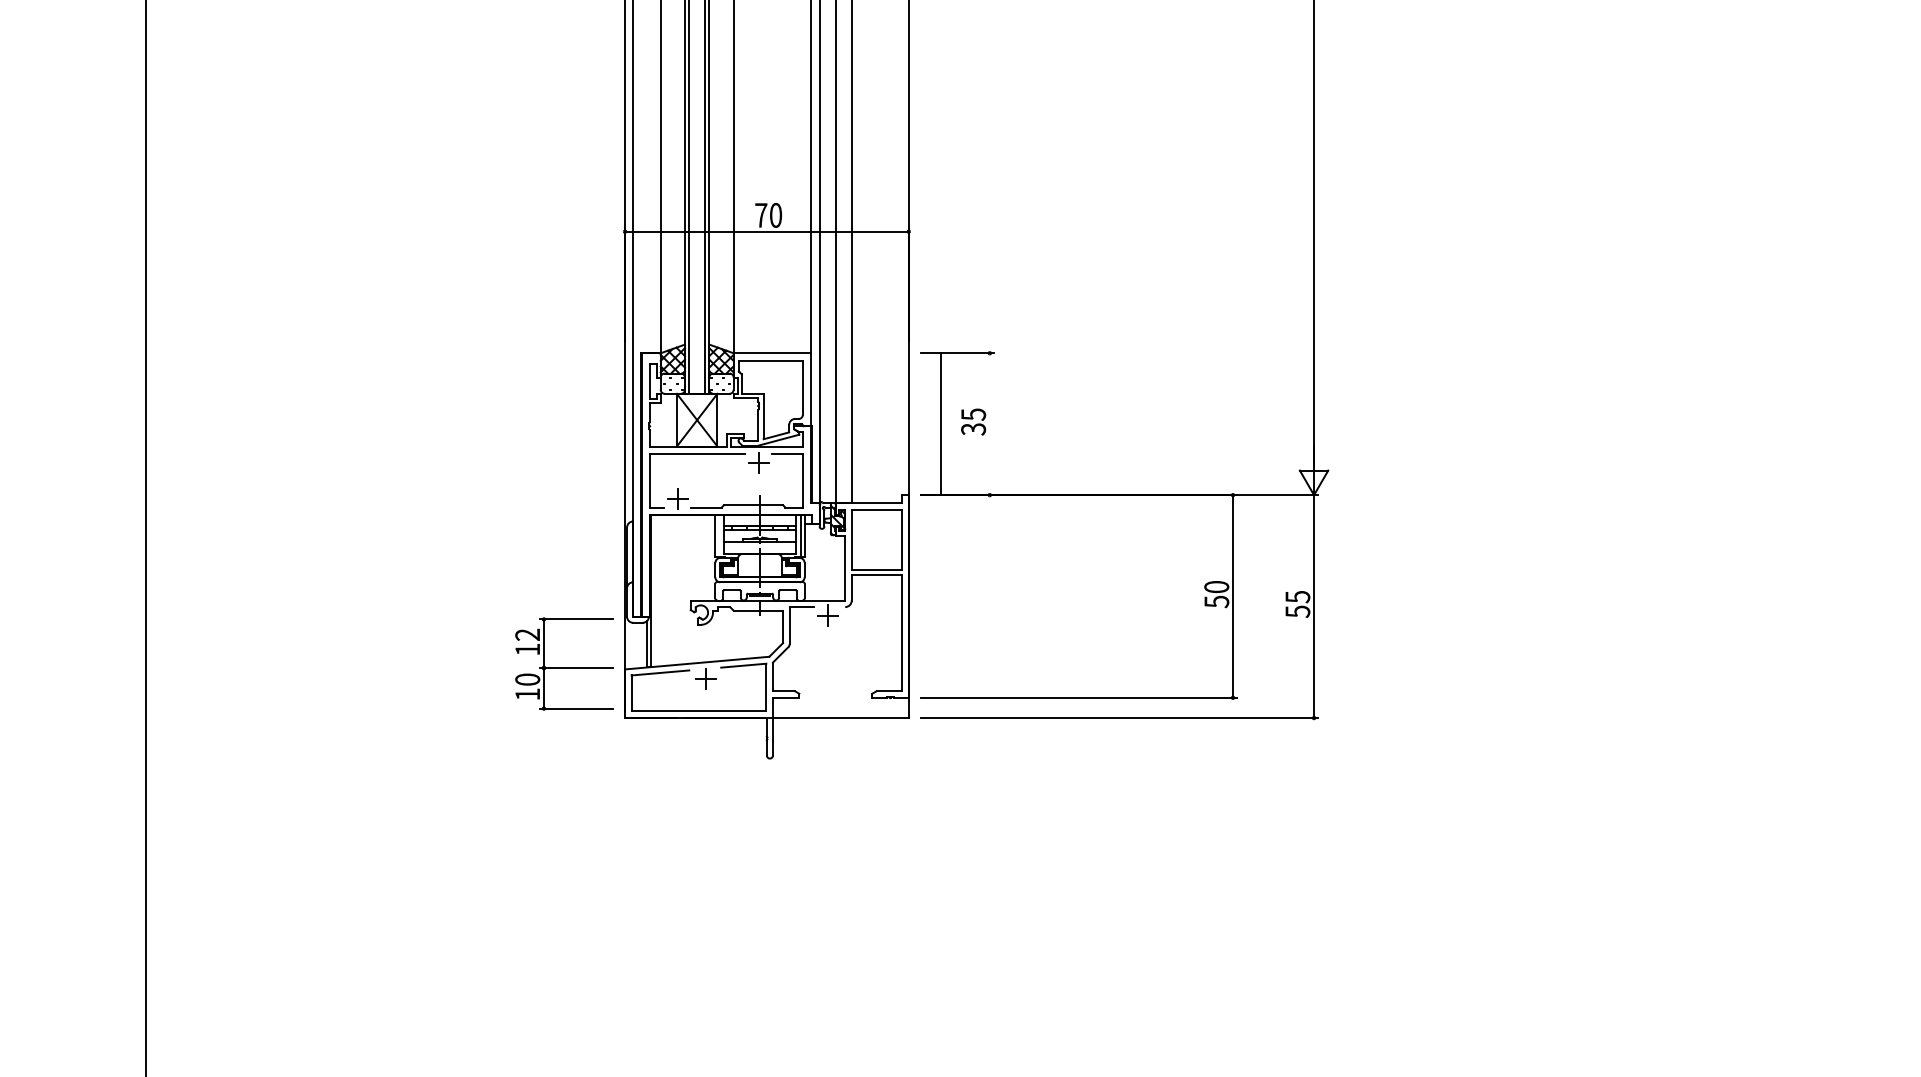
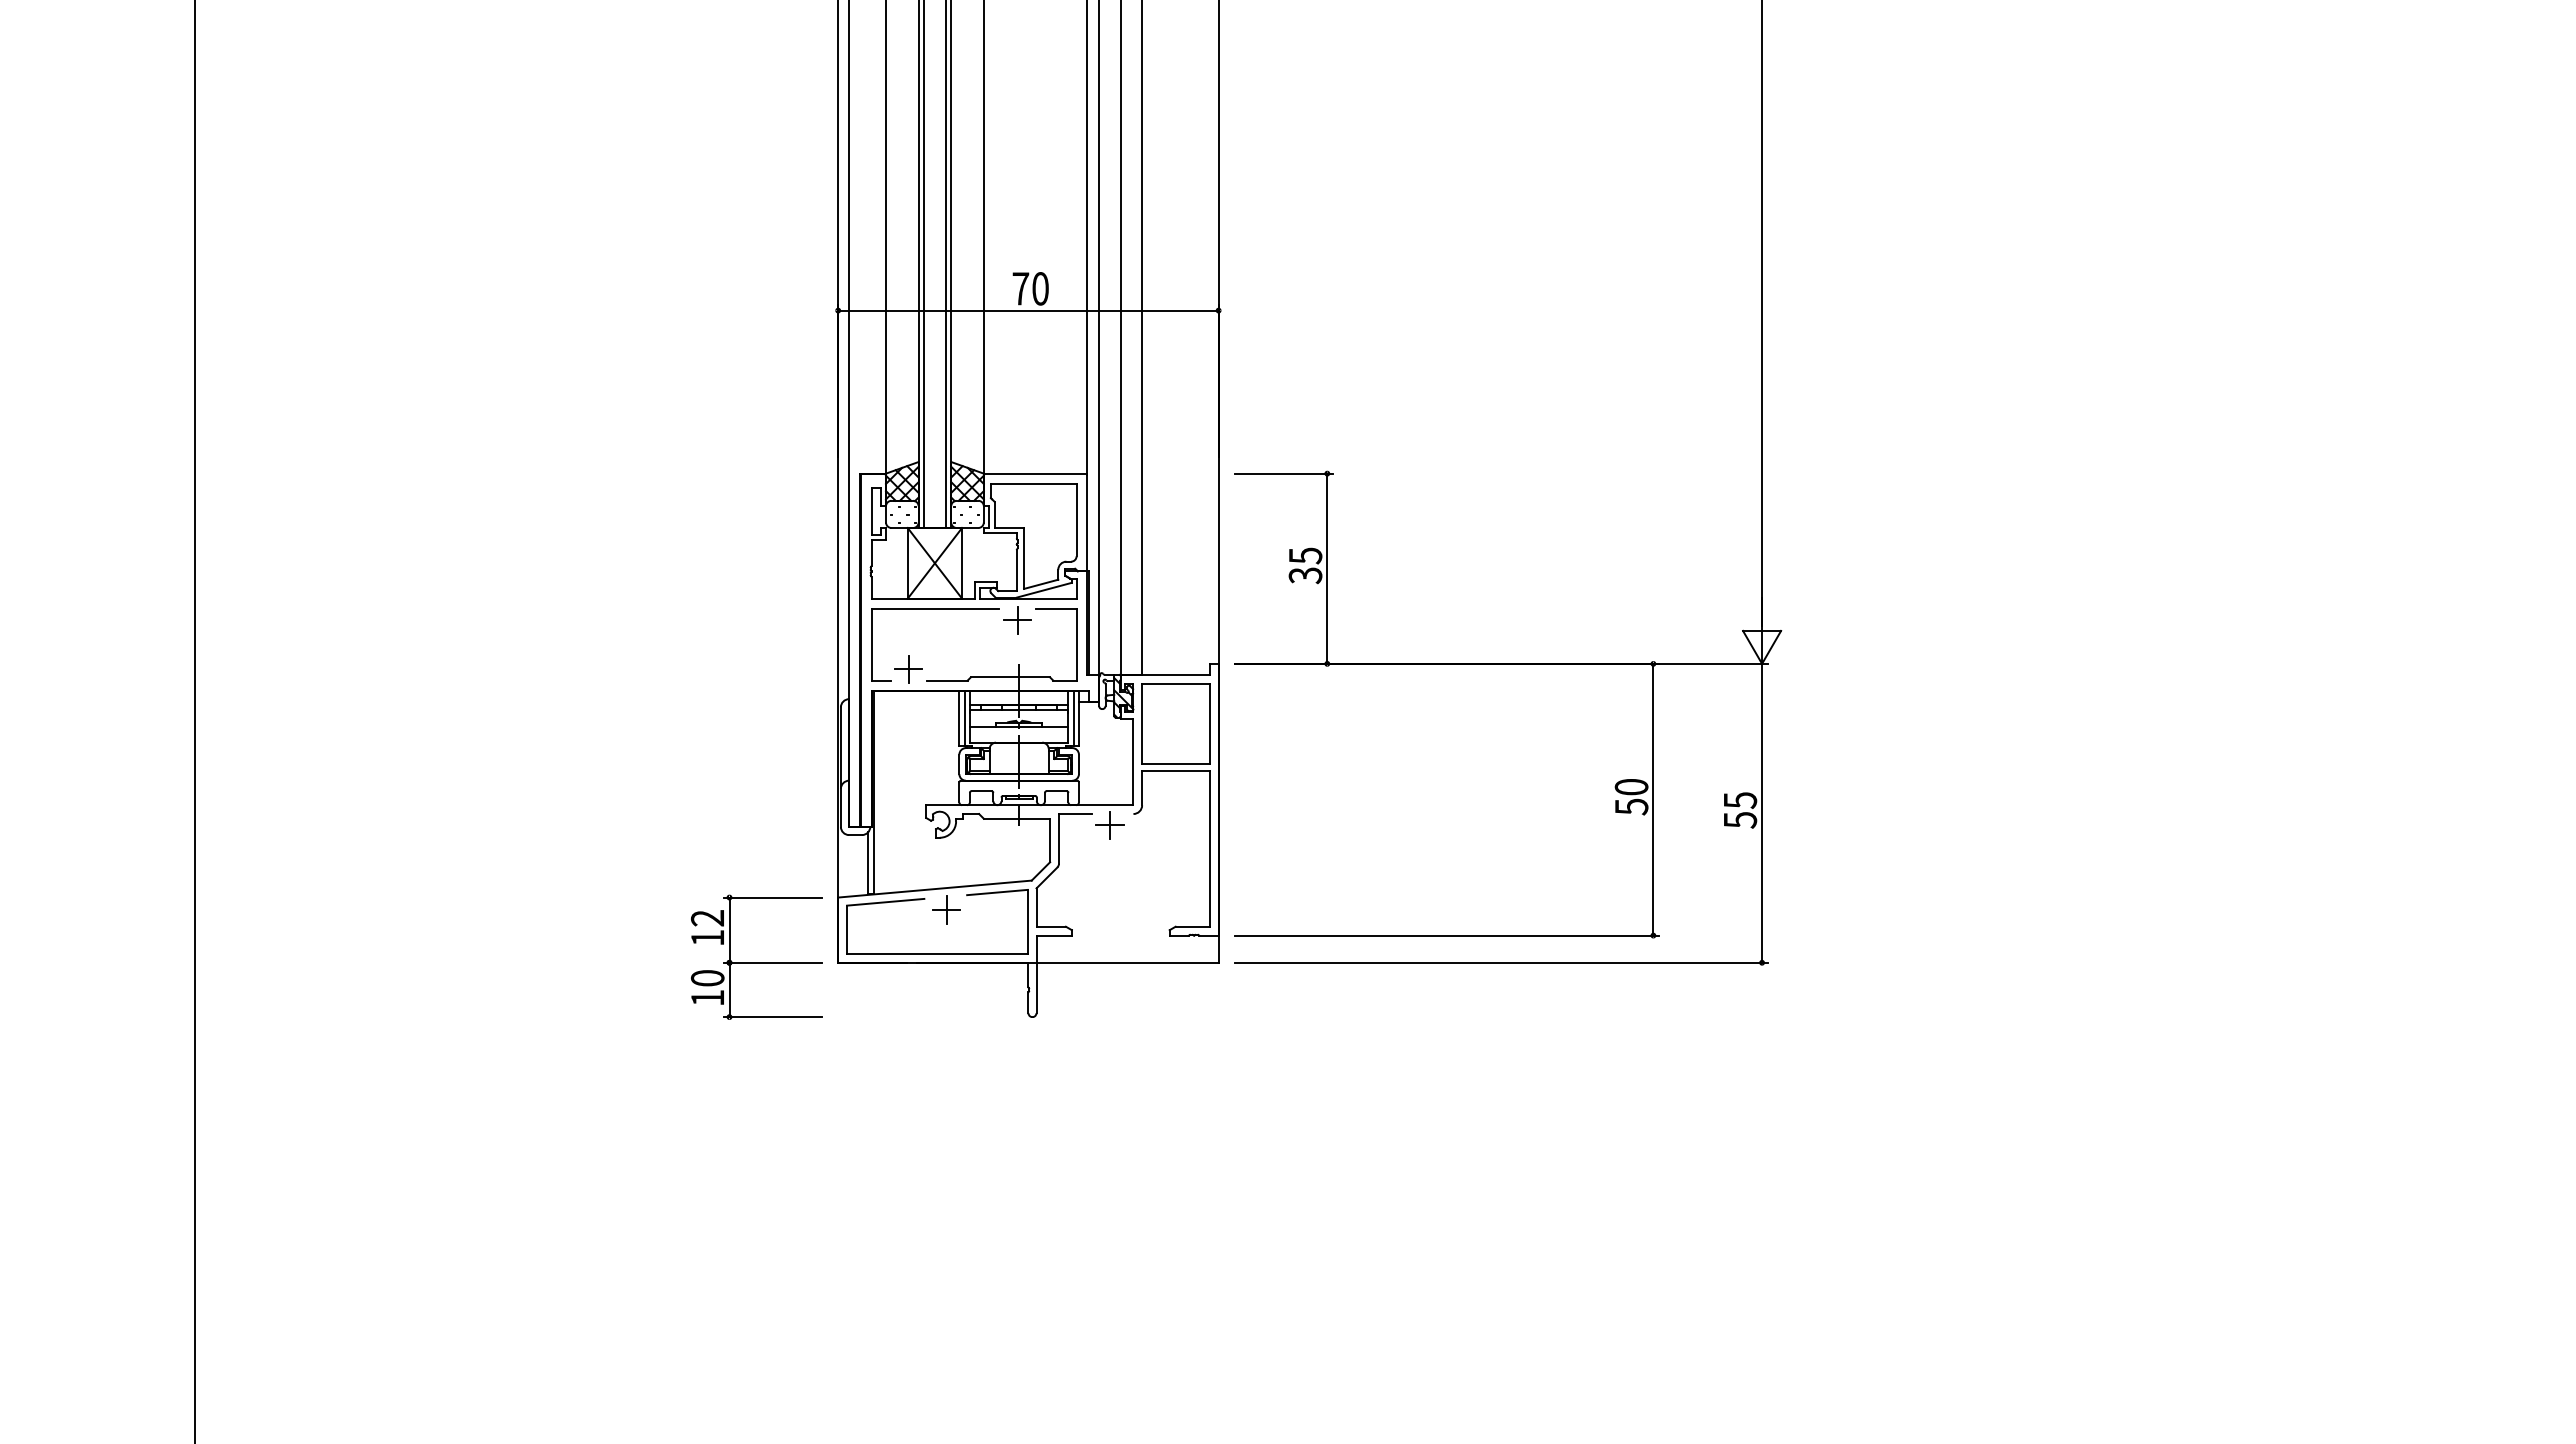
line: (941, 424) -> (1327, 568), moved
line: (719, 535) -> (964, 718), added
part: (564, 663) -> (756, 956), moved

